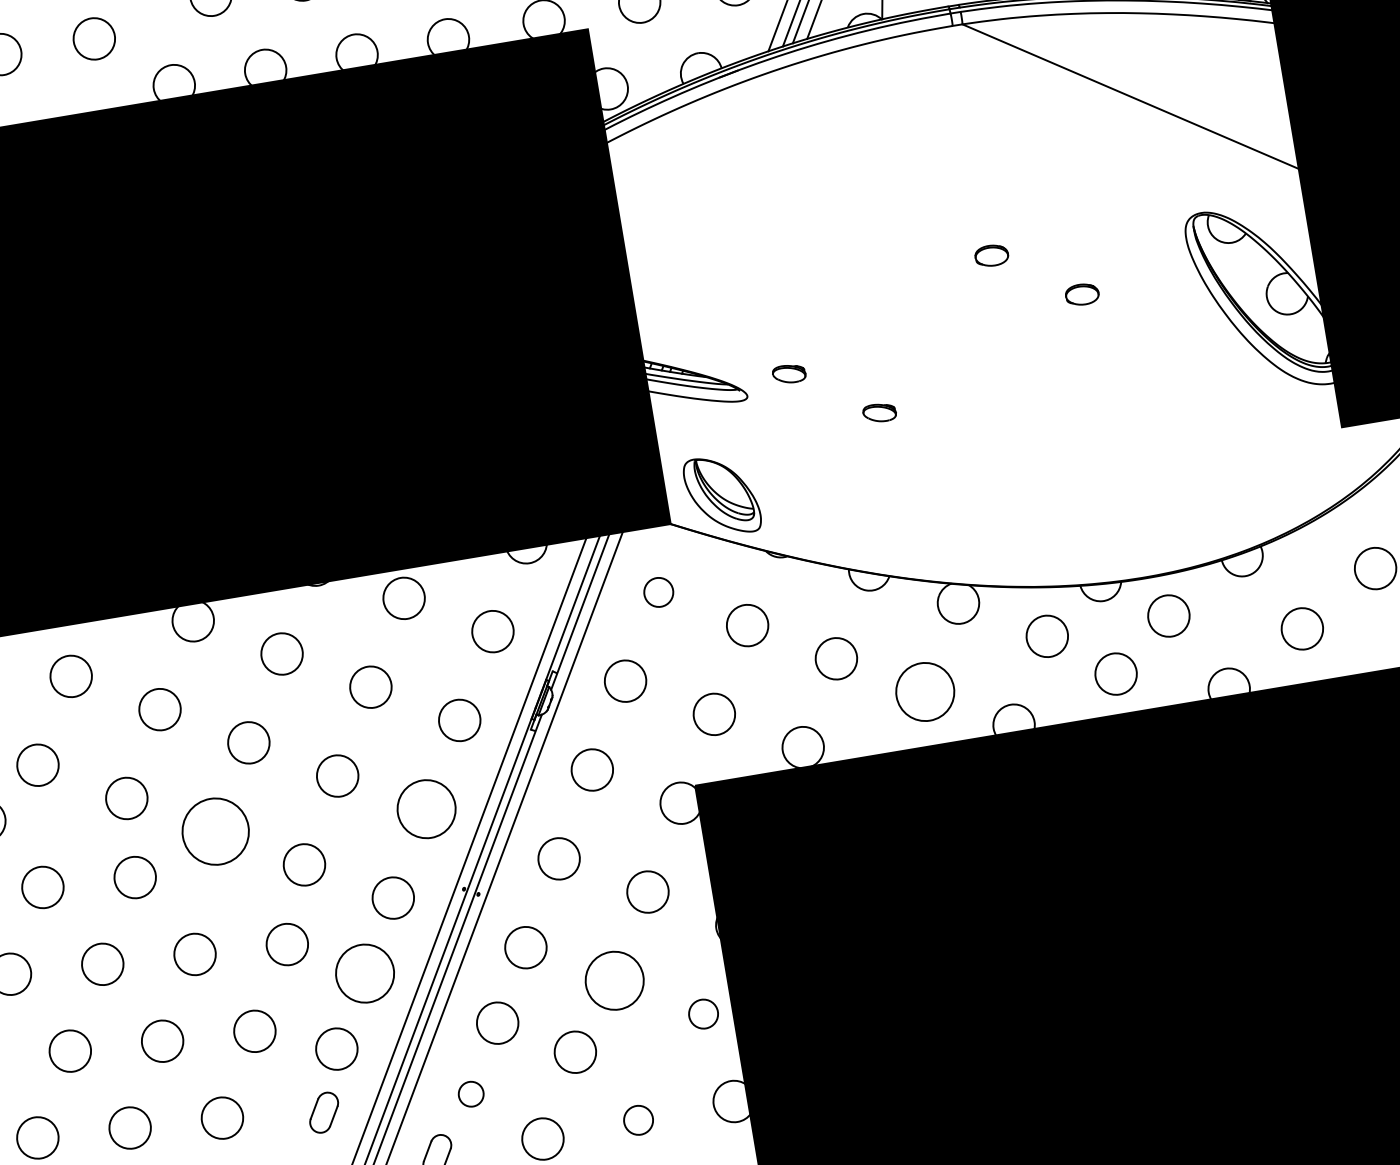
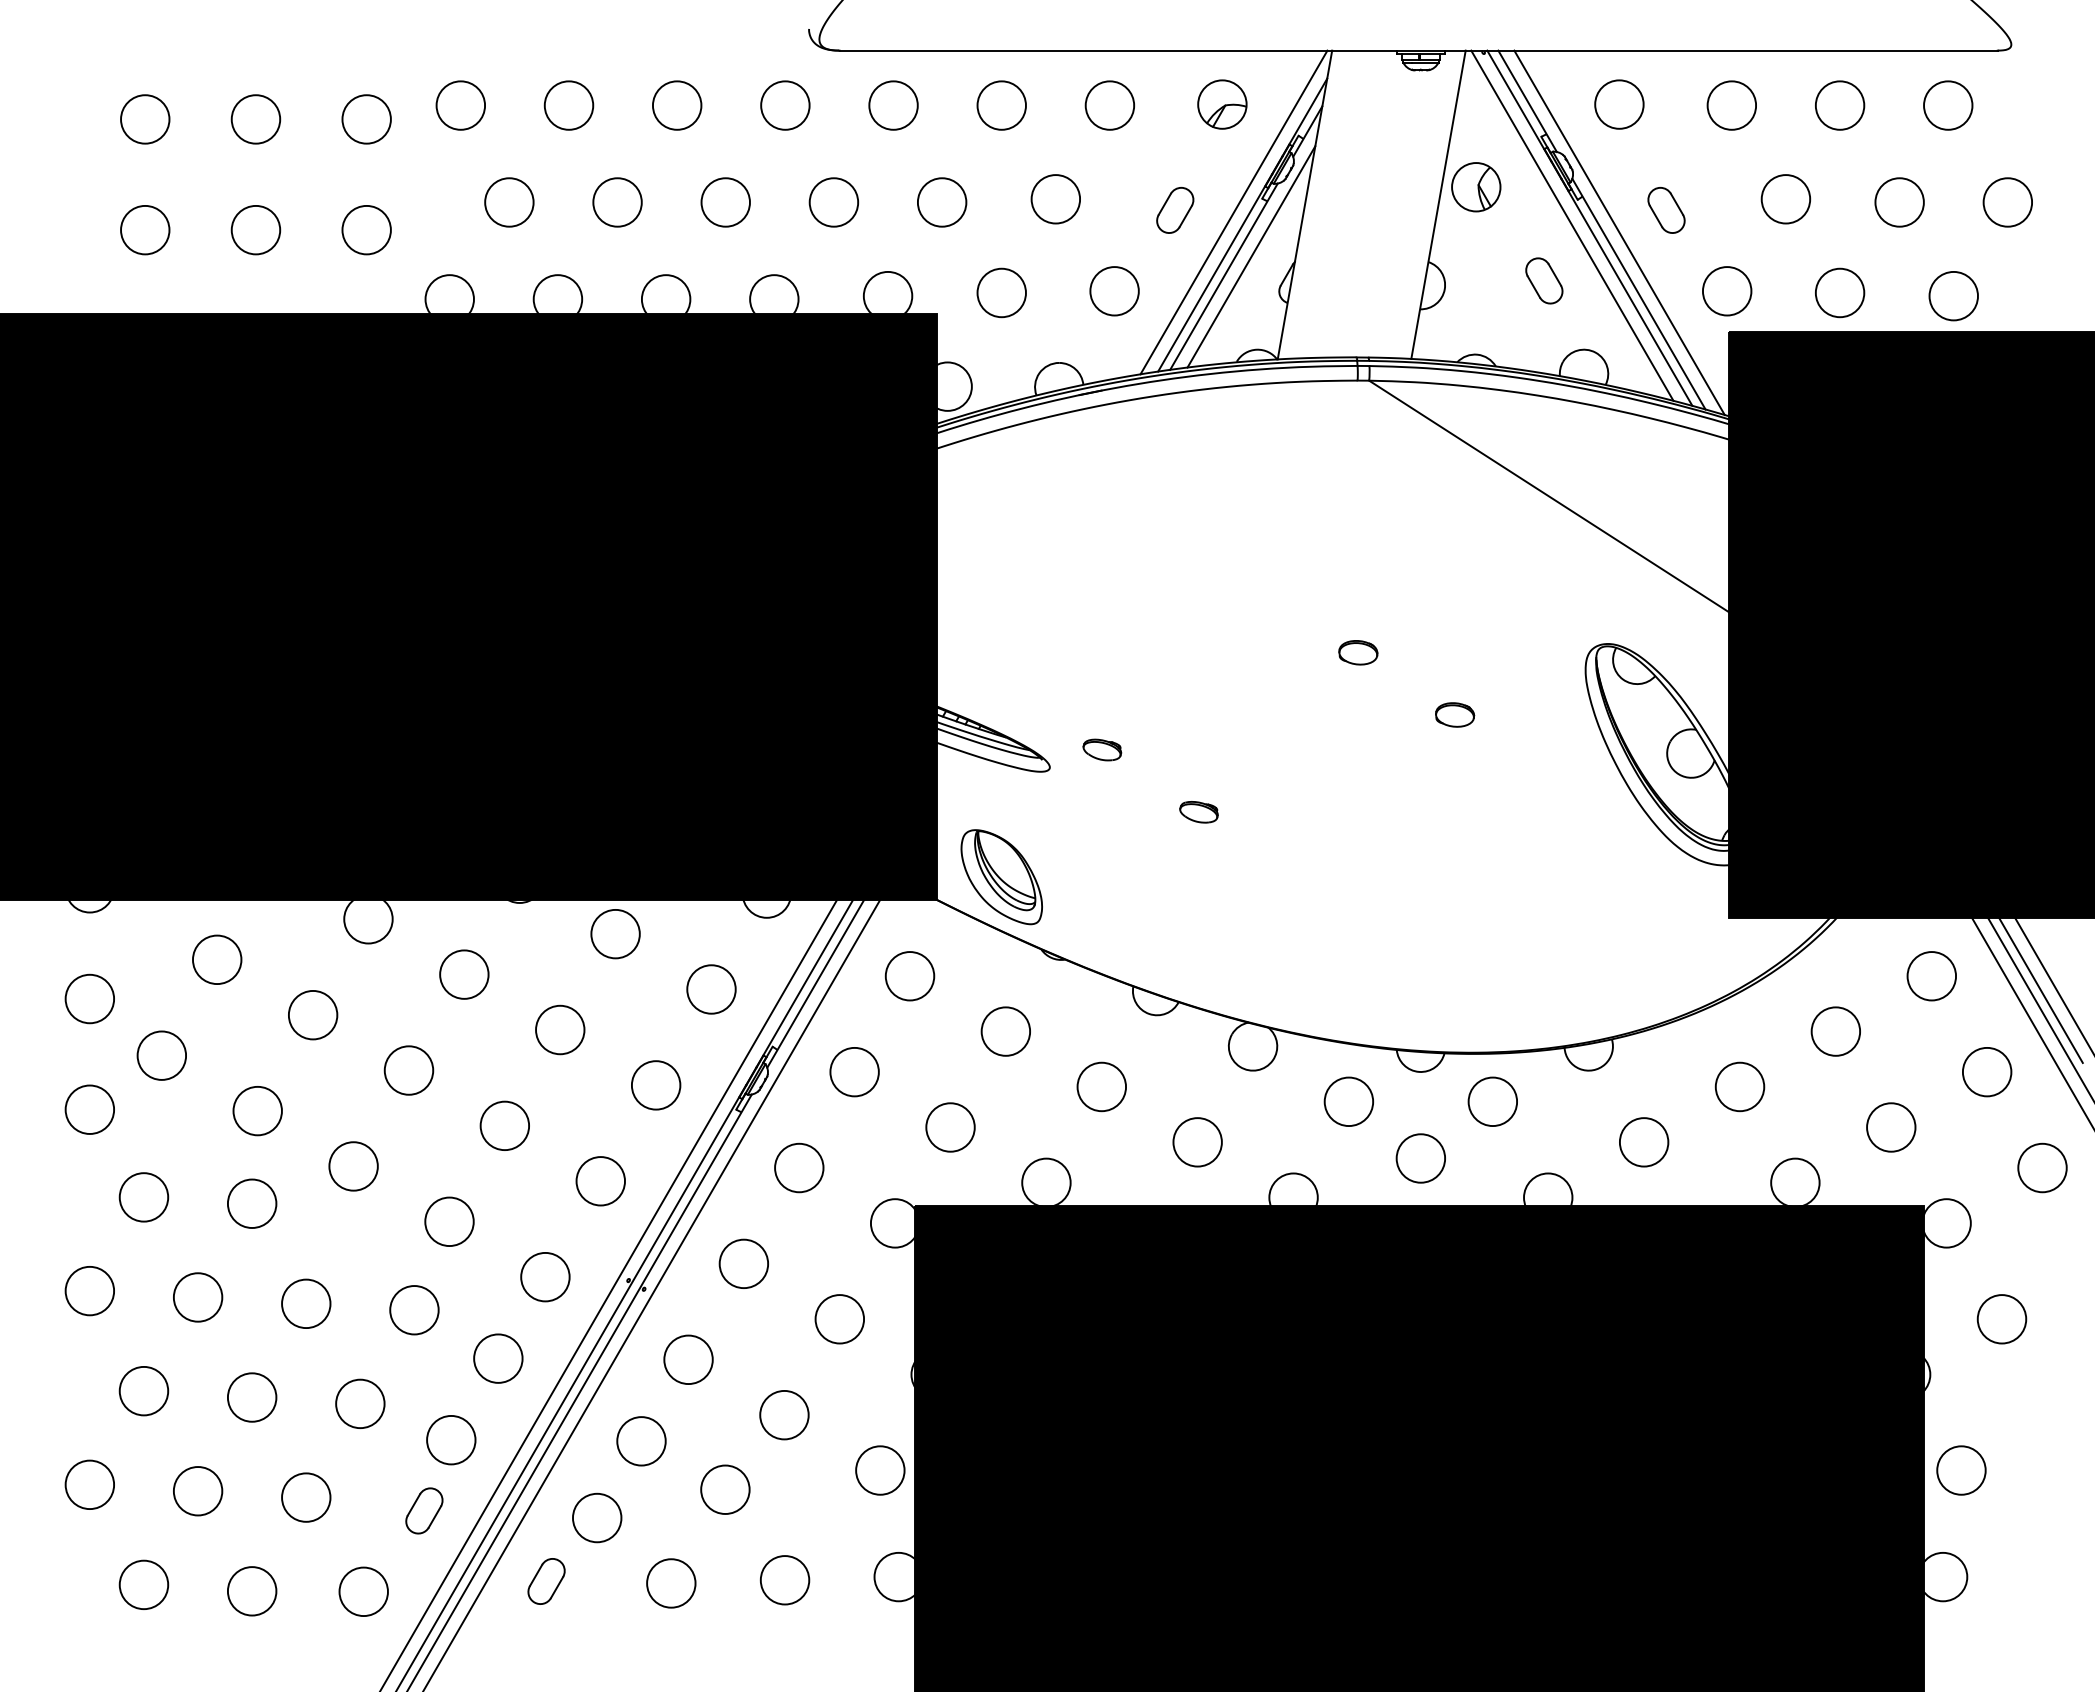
circle: (658, 592) -> (909, 976), size x1.43
circle: (925, 692) -> (1197, 1142), size x0.71
circle: (426, 809) -> (600, 1181), size x0.71
circle: (215, 831) -> (353, 1166), size x0.62
circle: (365, 973) -> (498, 1358), size x0.71
circle: (614, 981) -> (784, 1415), size x0.71
circle: (703, 1014) -> (880, 1470), size x1.43
circle: (471, 1093) -> (597, 1517), size x1.67
circle: (638, 1120) -> (784, 1580), size x1.43

